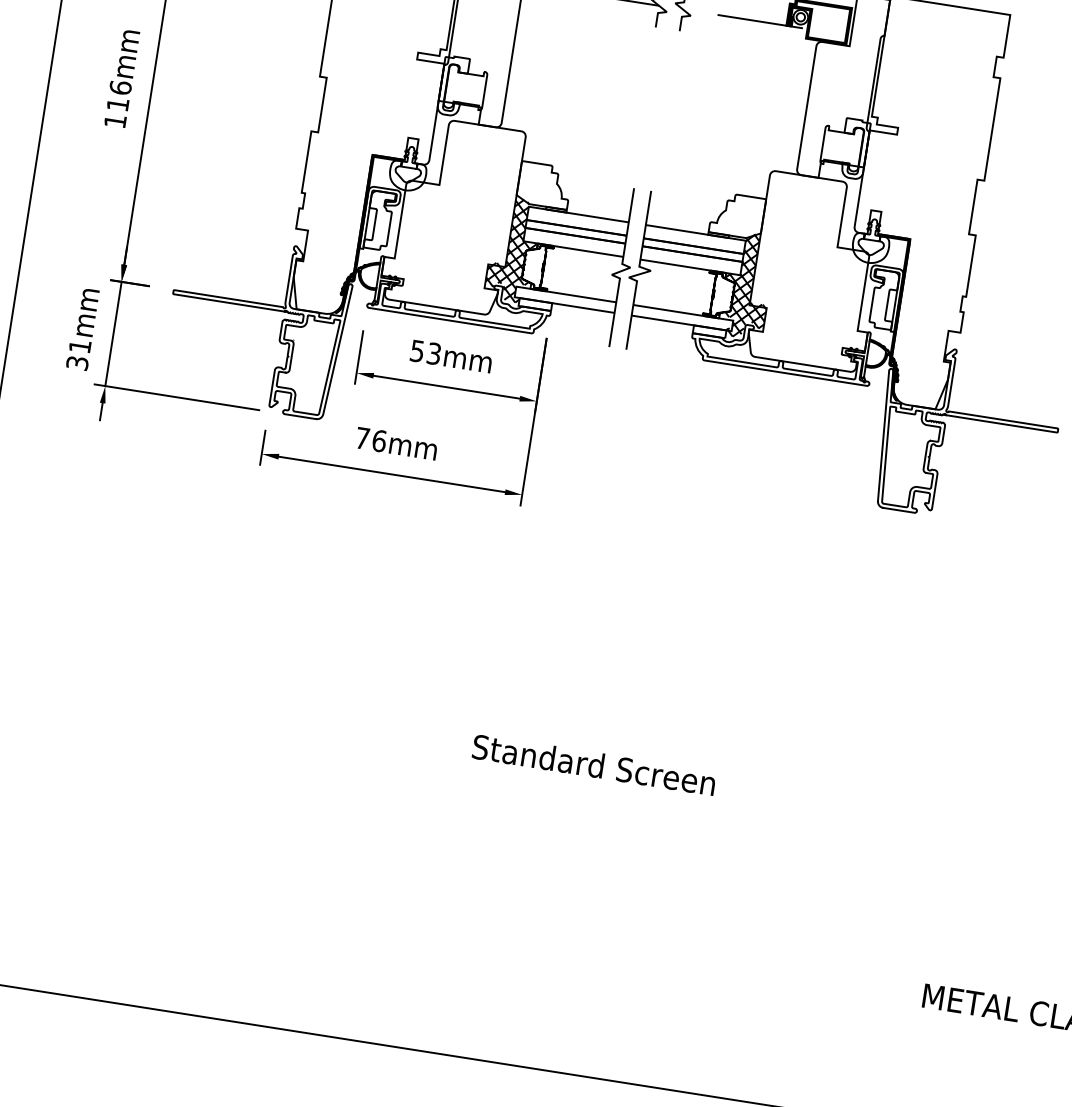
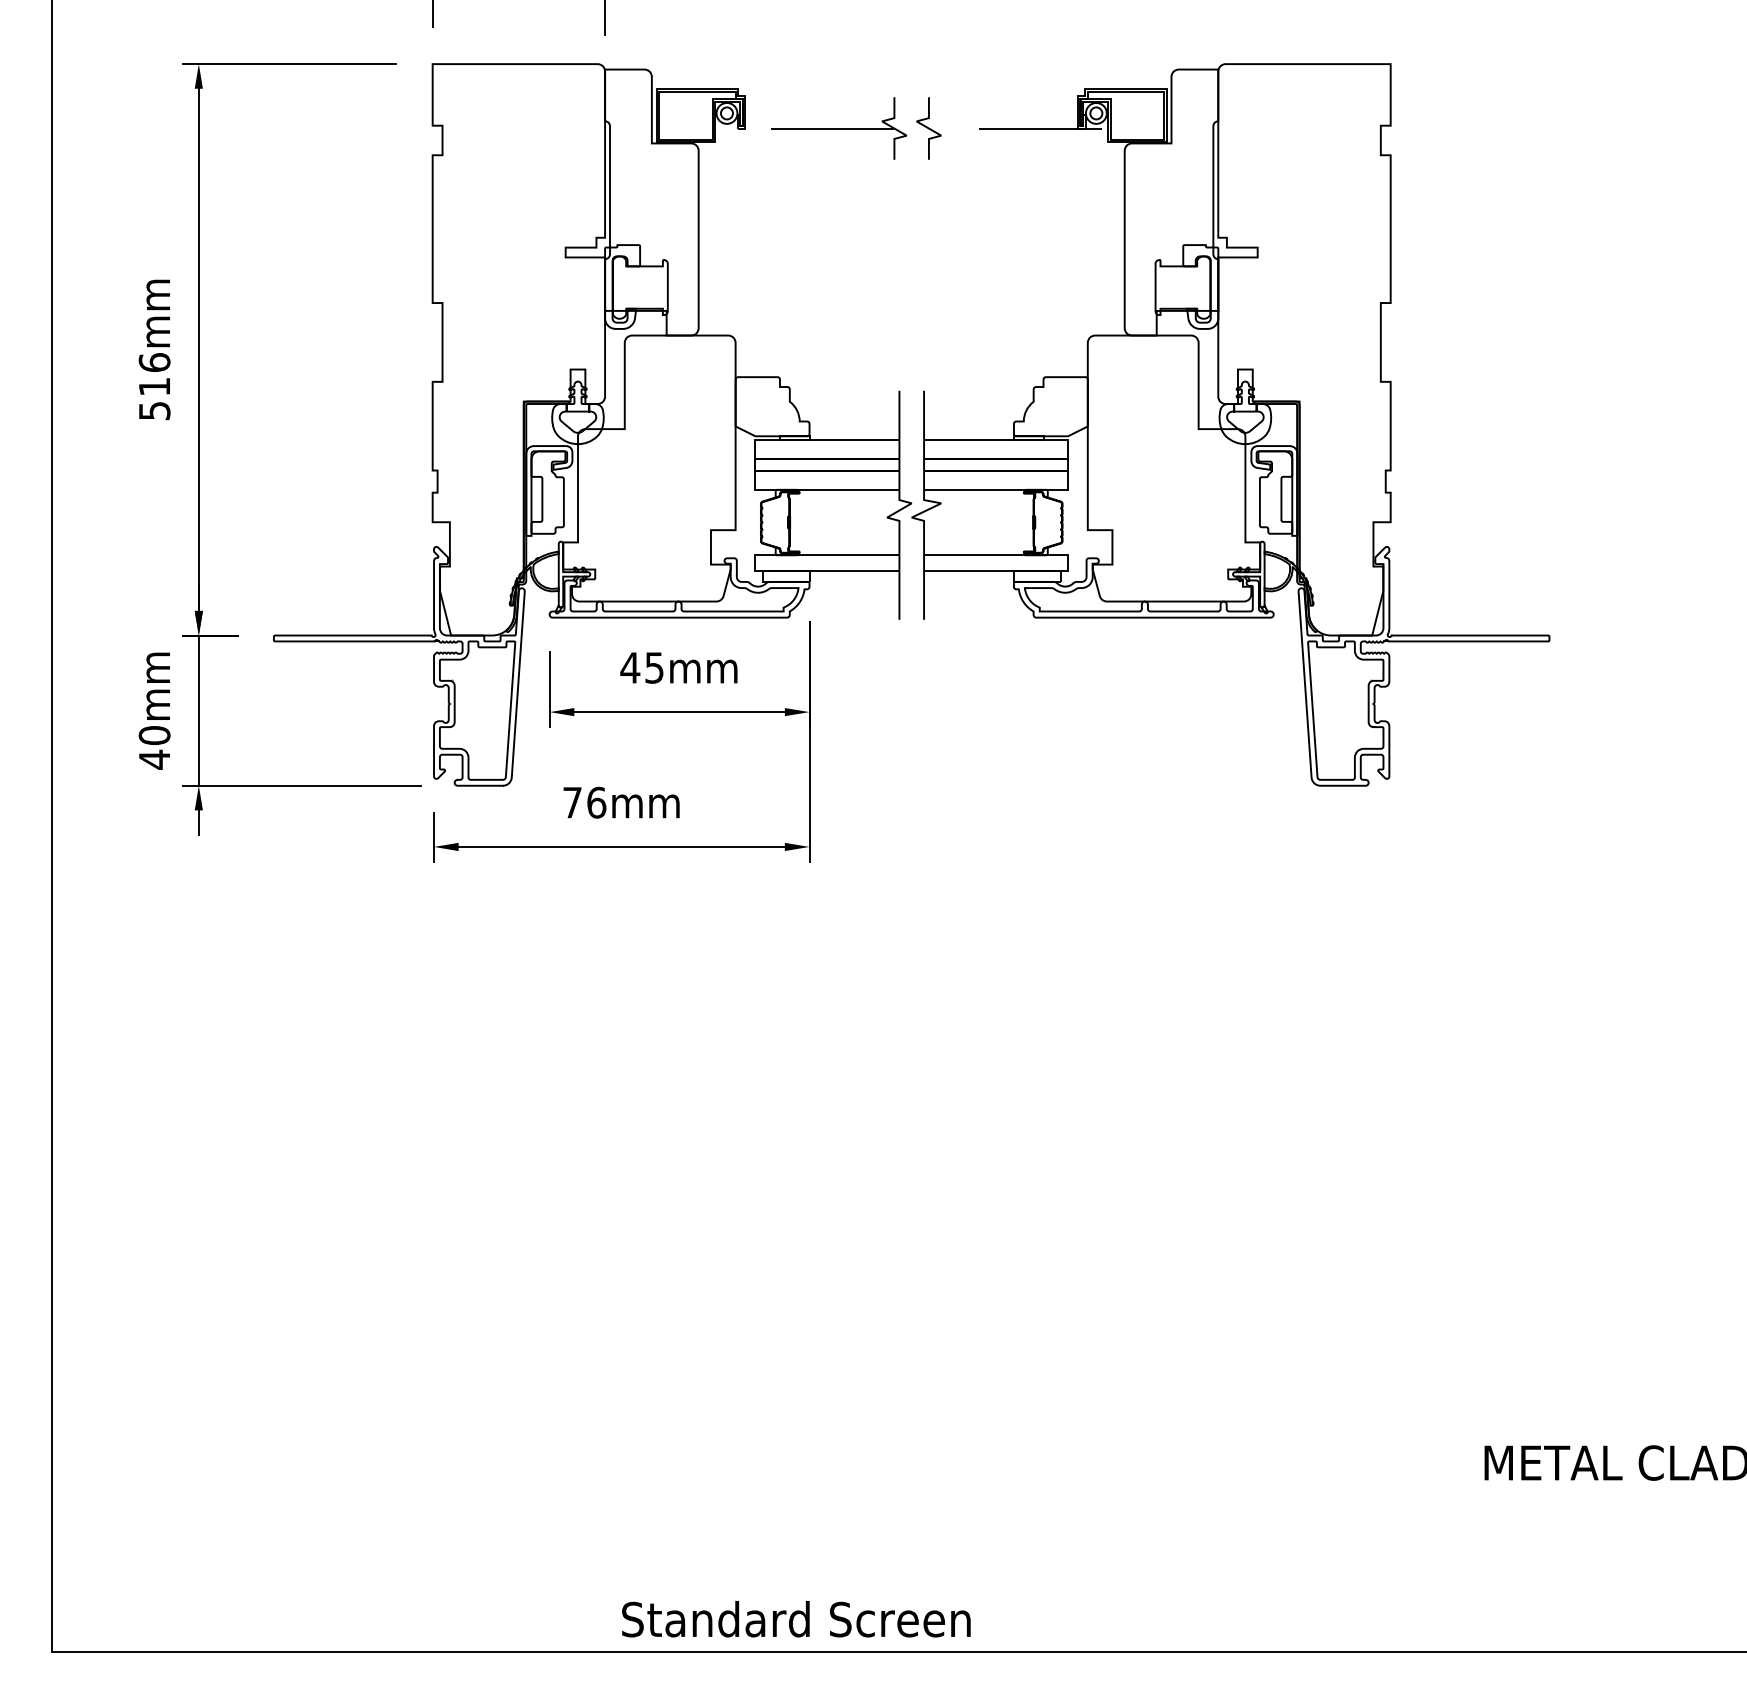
text: (115, 121) -> (154, 411), 116mm -> 516mm
hatch: (514, 248) -> (744, 501), removed
hatch: (745, 285) -> (1077, 502), removed
text: (425, 352) -> (641, 667), 53mm -> 45mm
text: (78, 354) -> (154, 747), 31mm -> 40mm
text: (594, 765) -> (796, 1619), moved

